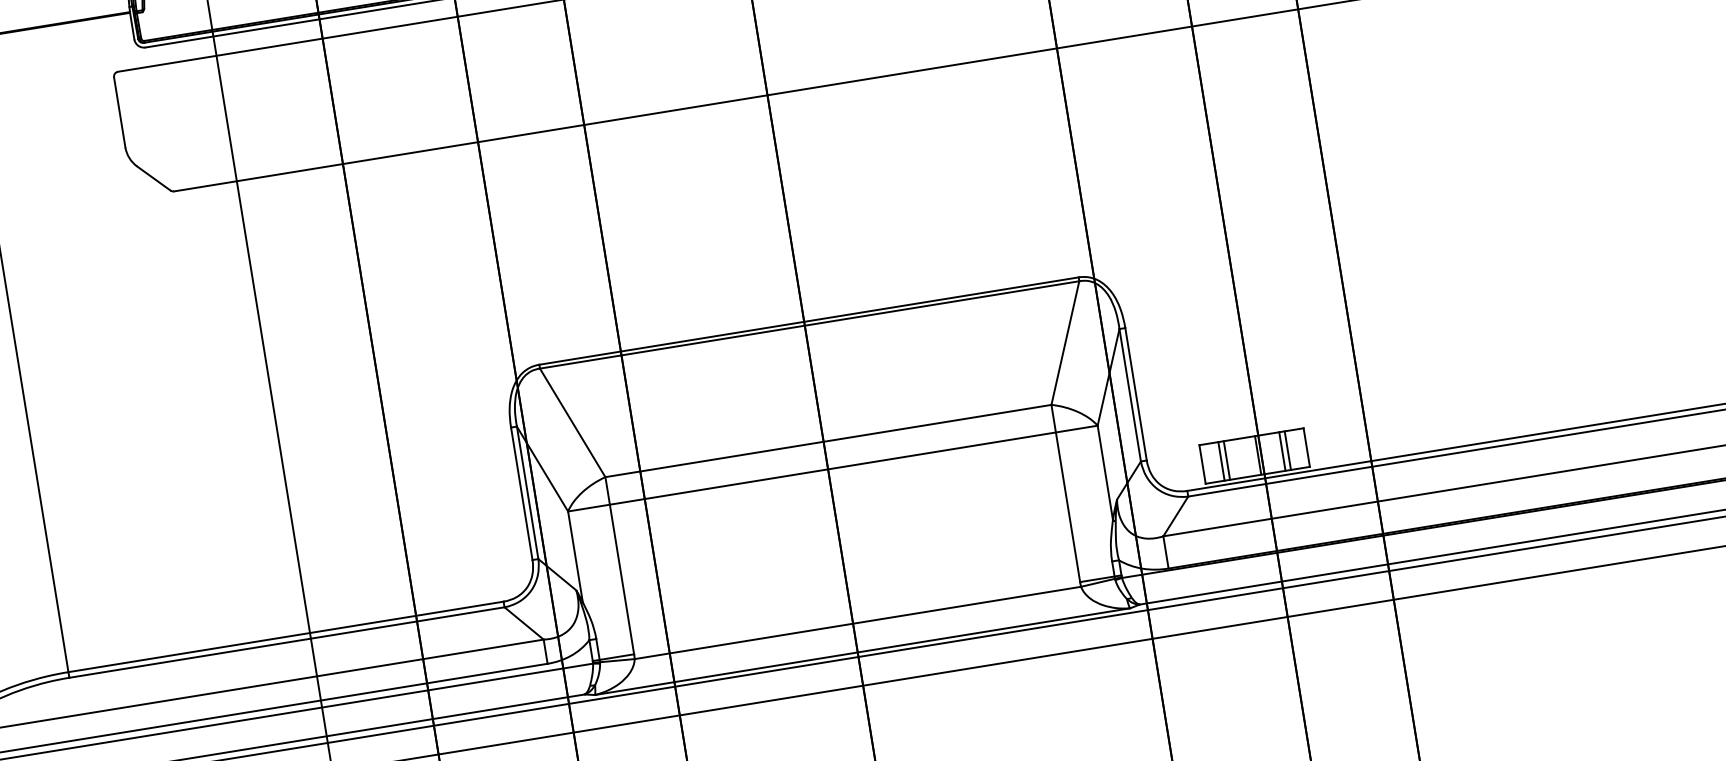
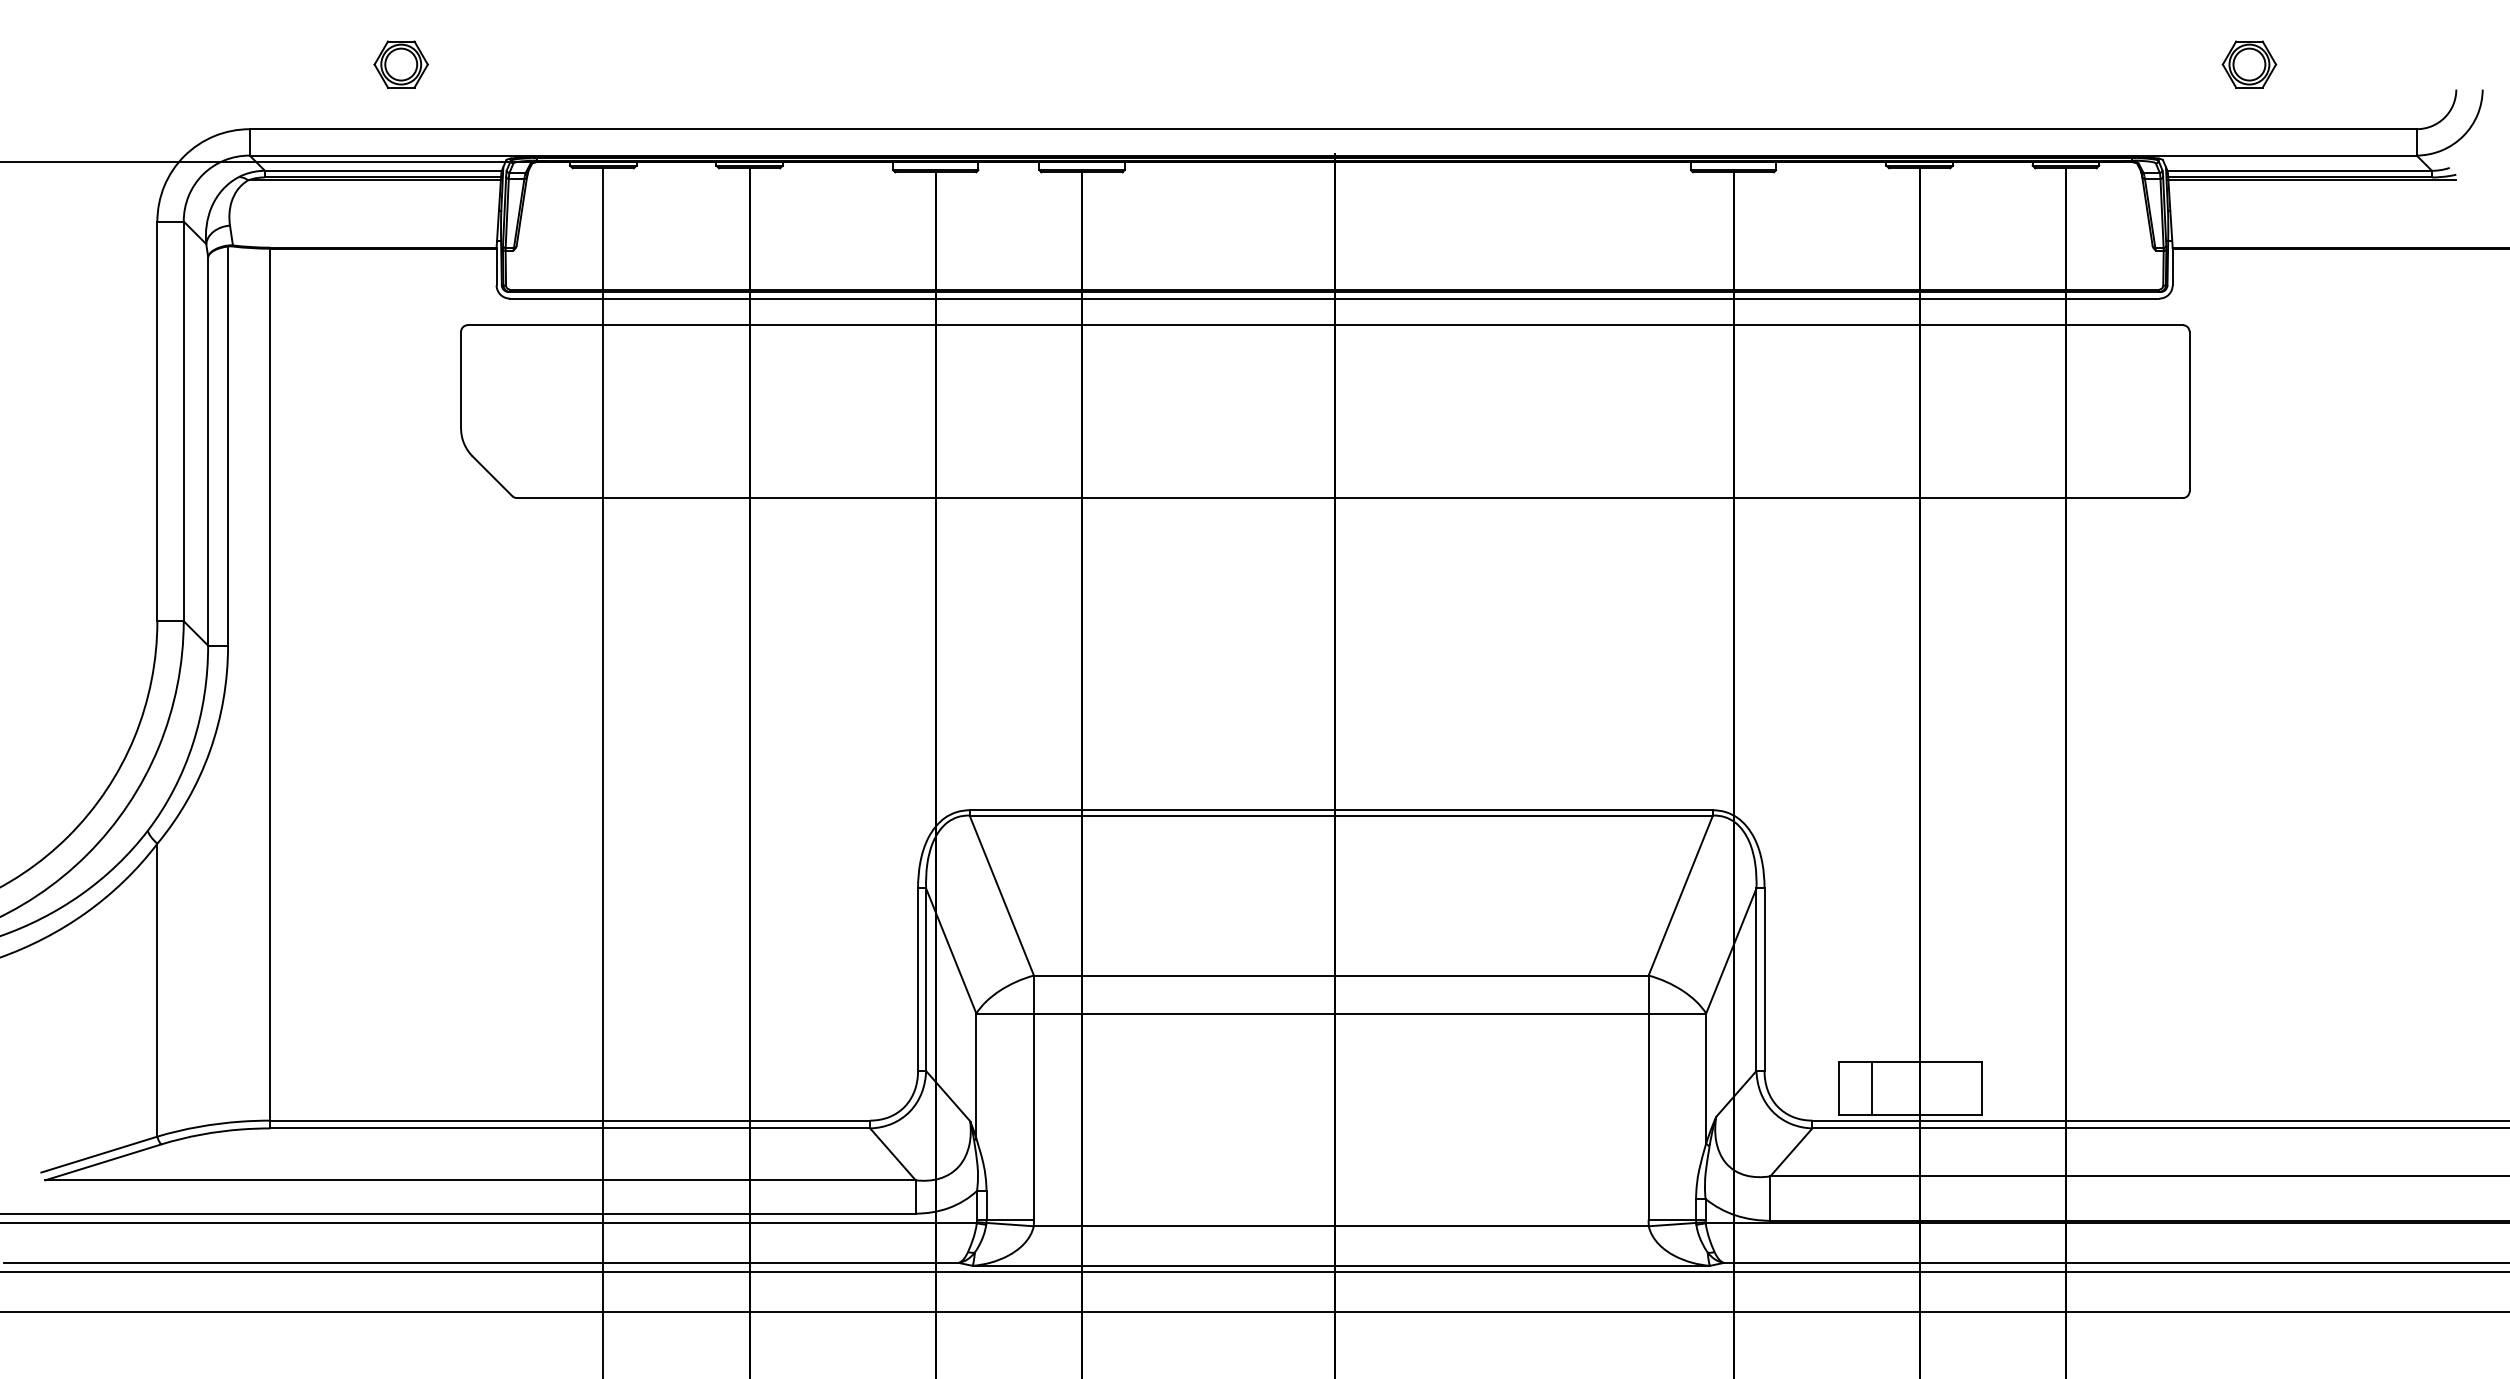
line: (1288, 450) -> (1956, 1088), removed
line: (1282, 451) -> (1948, 1088), removed
line: (1258, 455) -> (1915, 1088), removed
line: (1221, 461) -> (1864, 1088), removed

